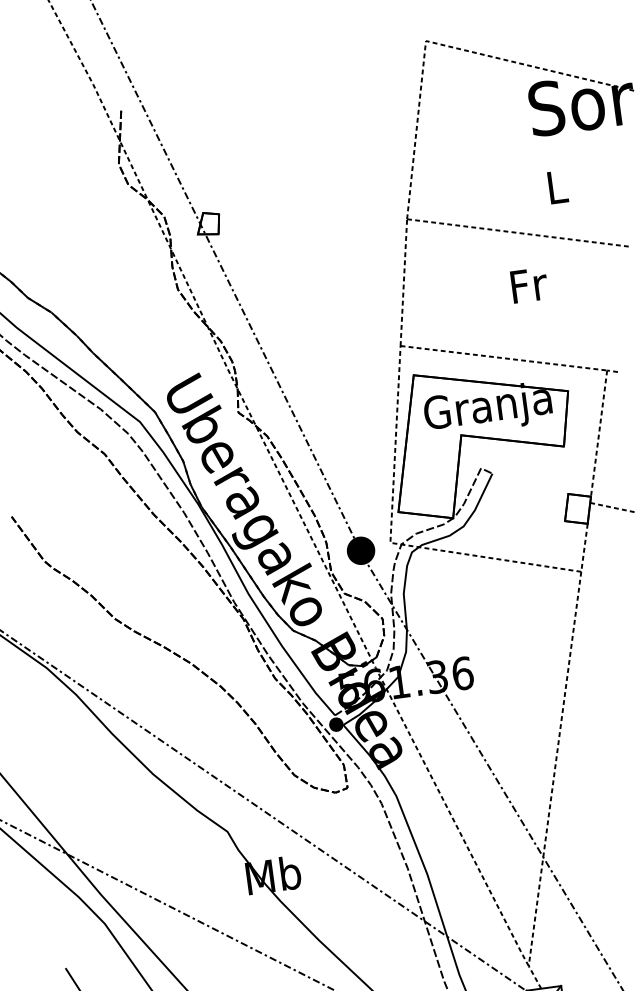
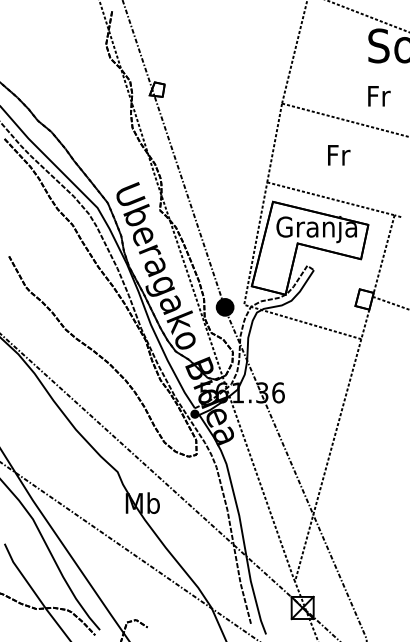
text: (558, 187) -> (379, 96), L -> Fr
text: (530, 285) -> (339, 155), moved

